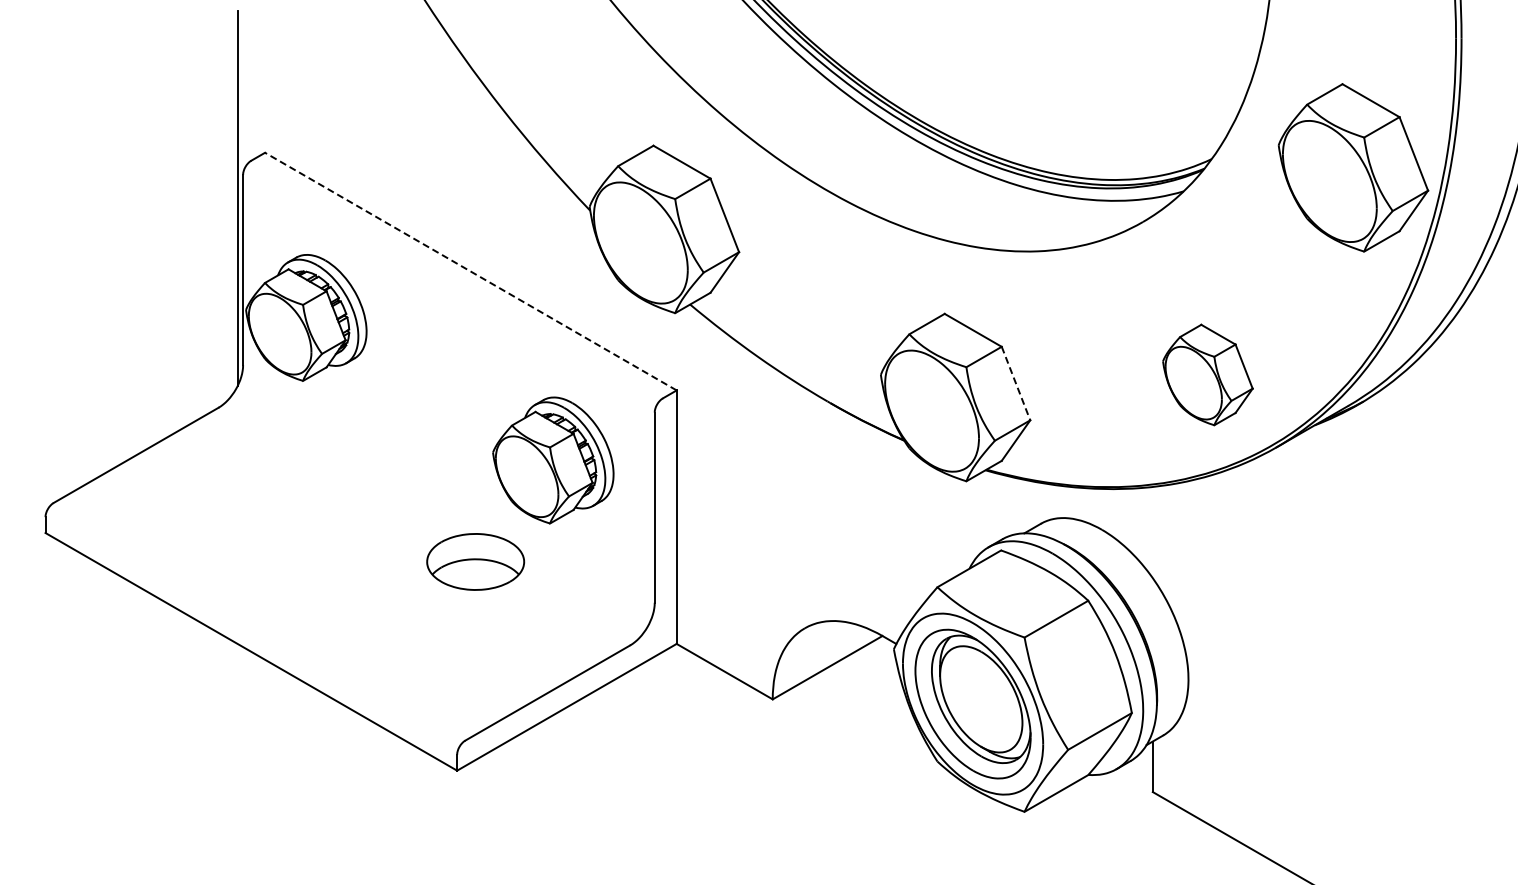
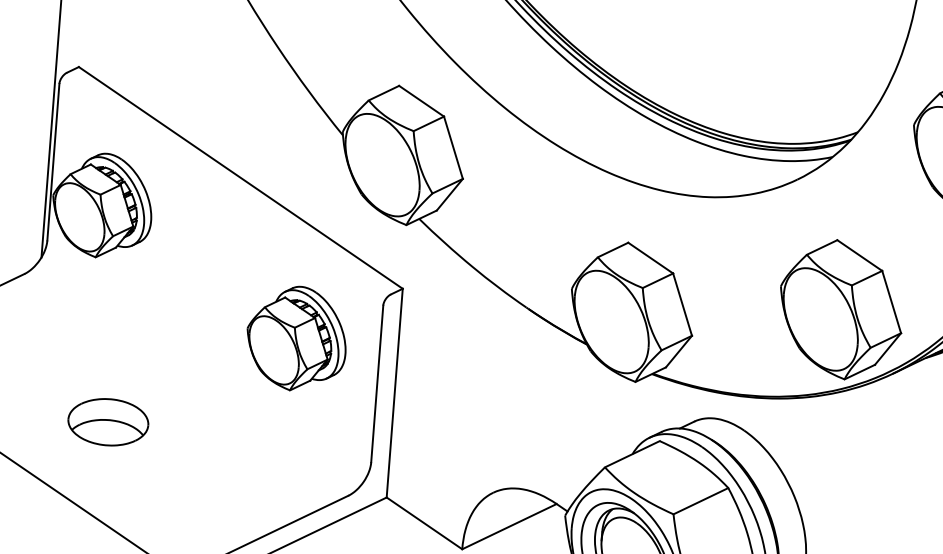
line: (470, 271) -> (240, 177), dashed -> solid
part: (1207, 374) -> (840, 309), size x1.67
line: (1016, 384) -> (682, 305), dashed -> solid
part: (475, 561) -> (108, 421), moved

